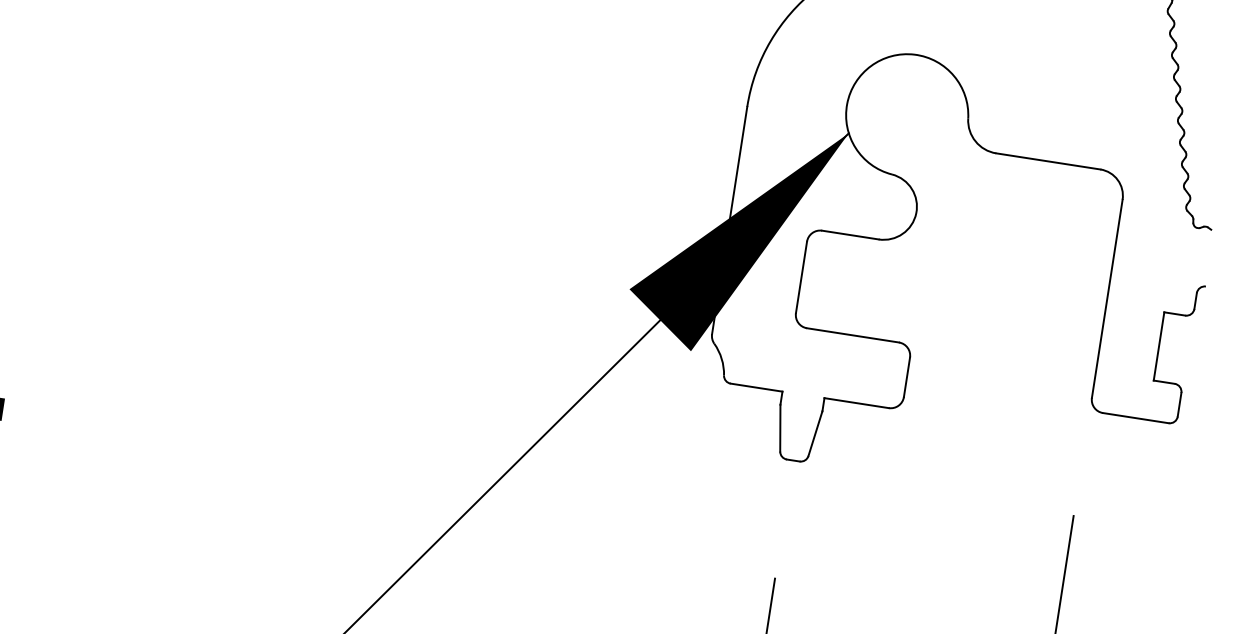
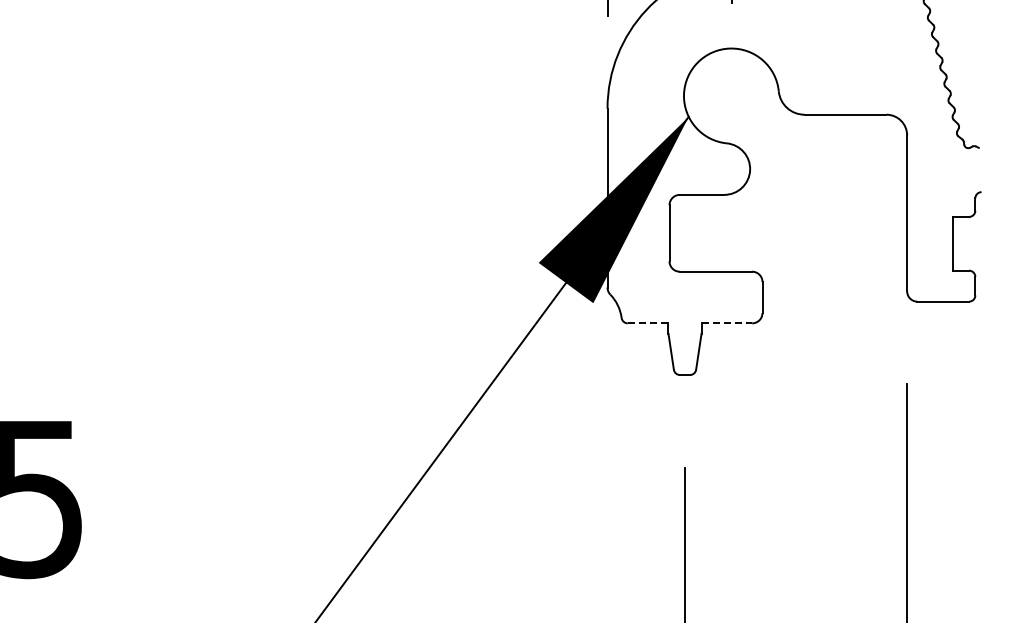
line: (757, 387) -> (648, 323), solid -> dashed
line: (857, 403) -> (727, 323), solid -> dashed

